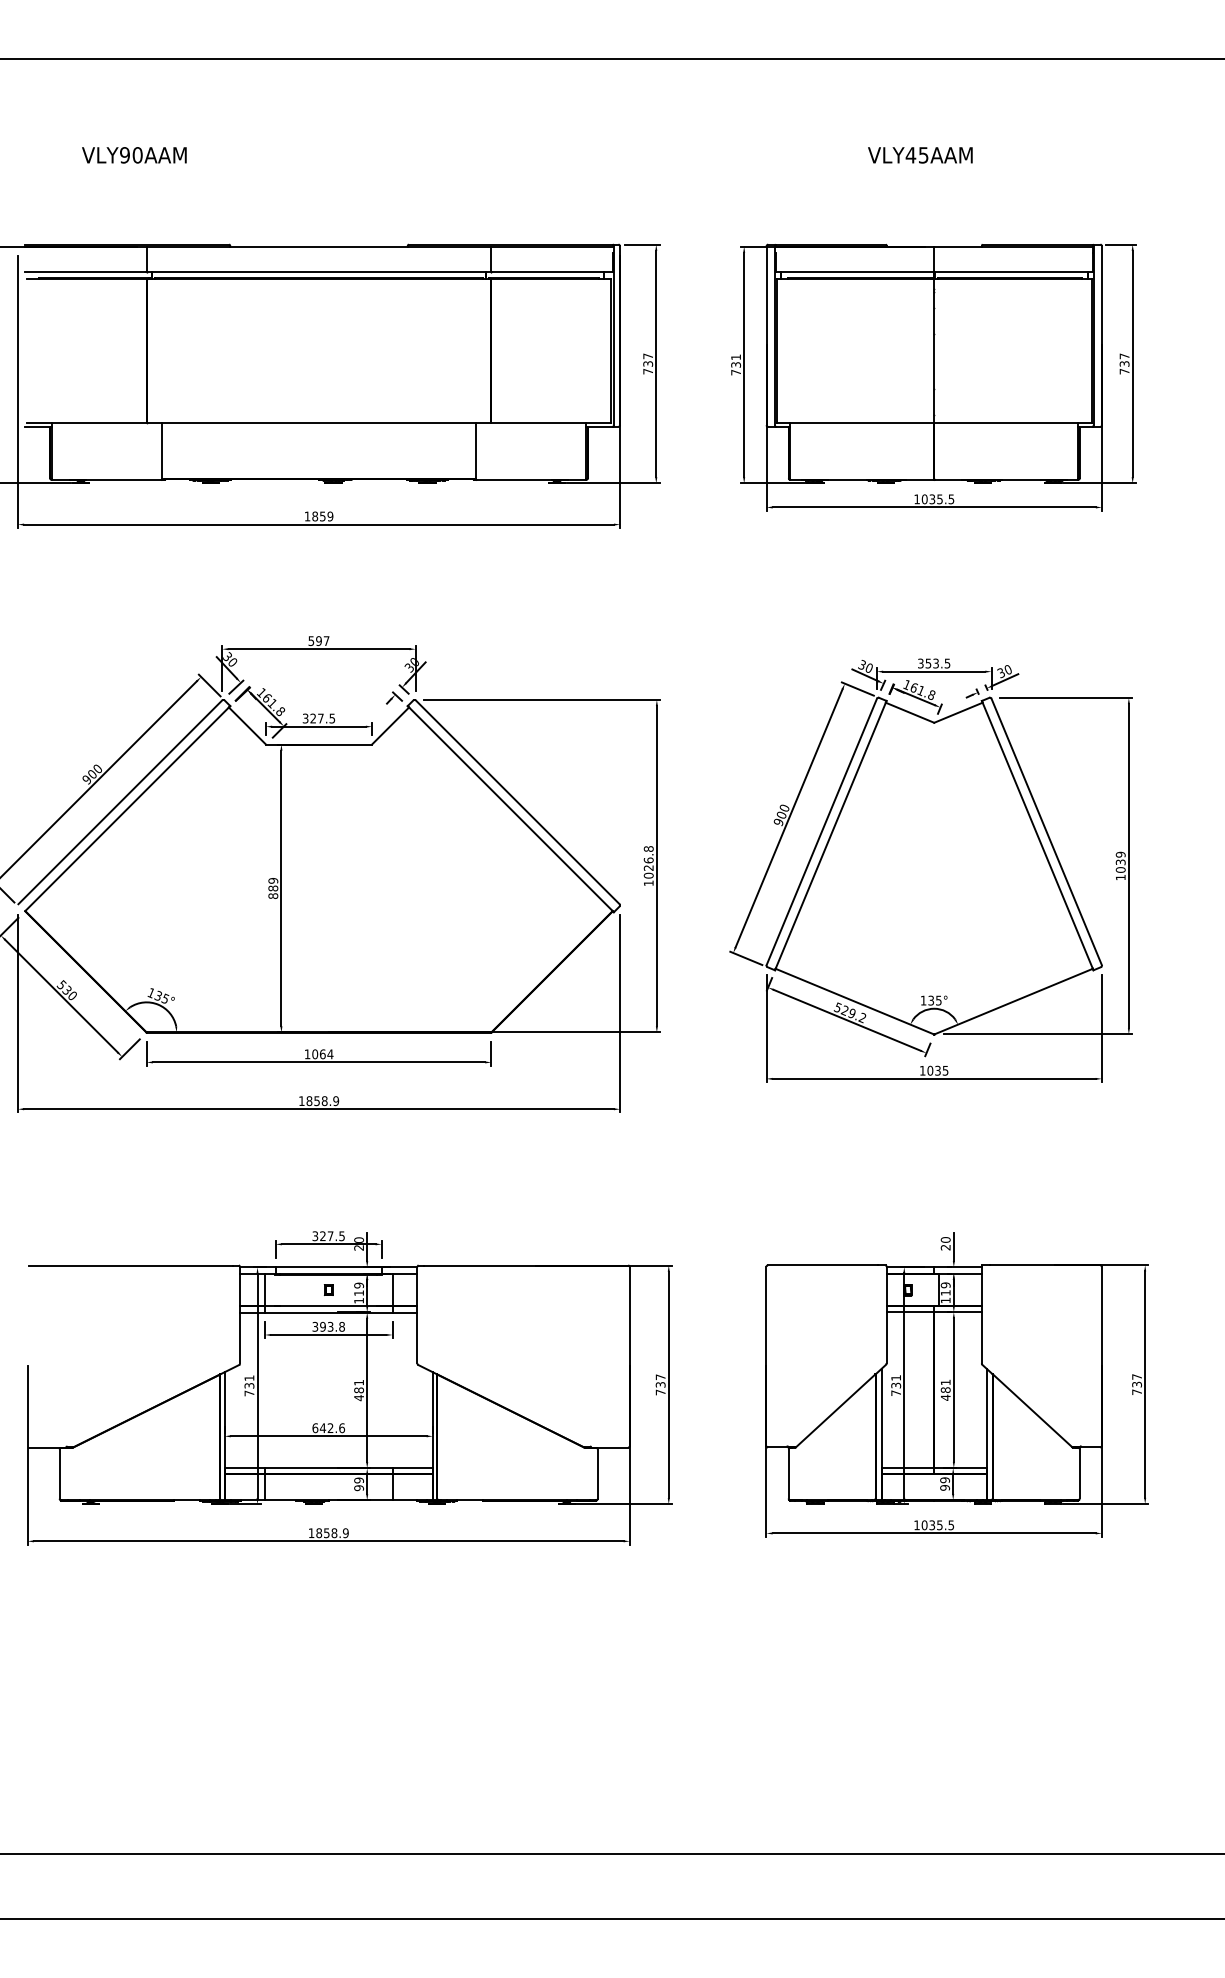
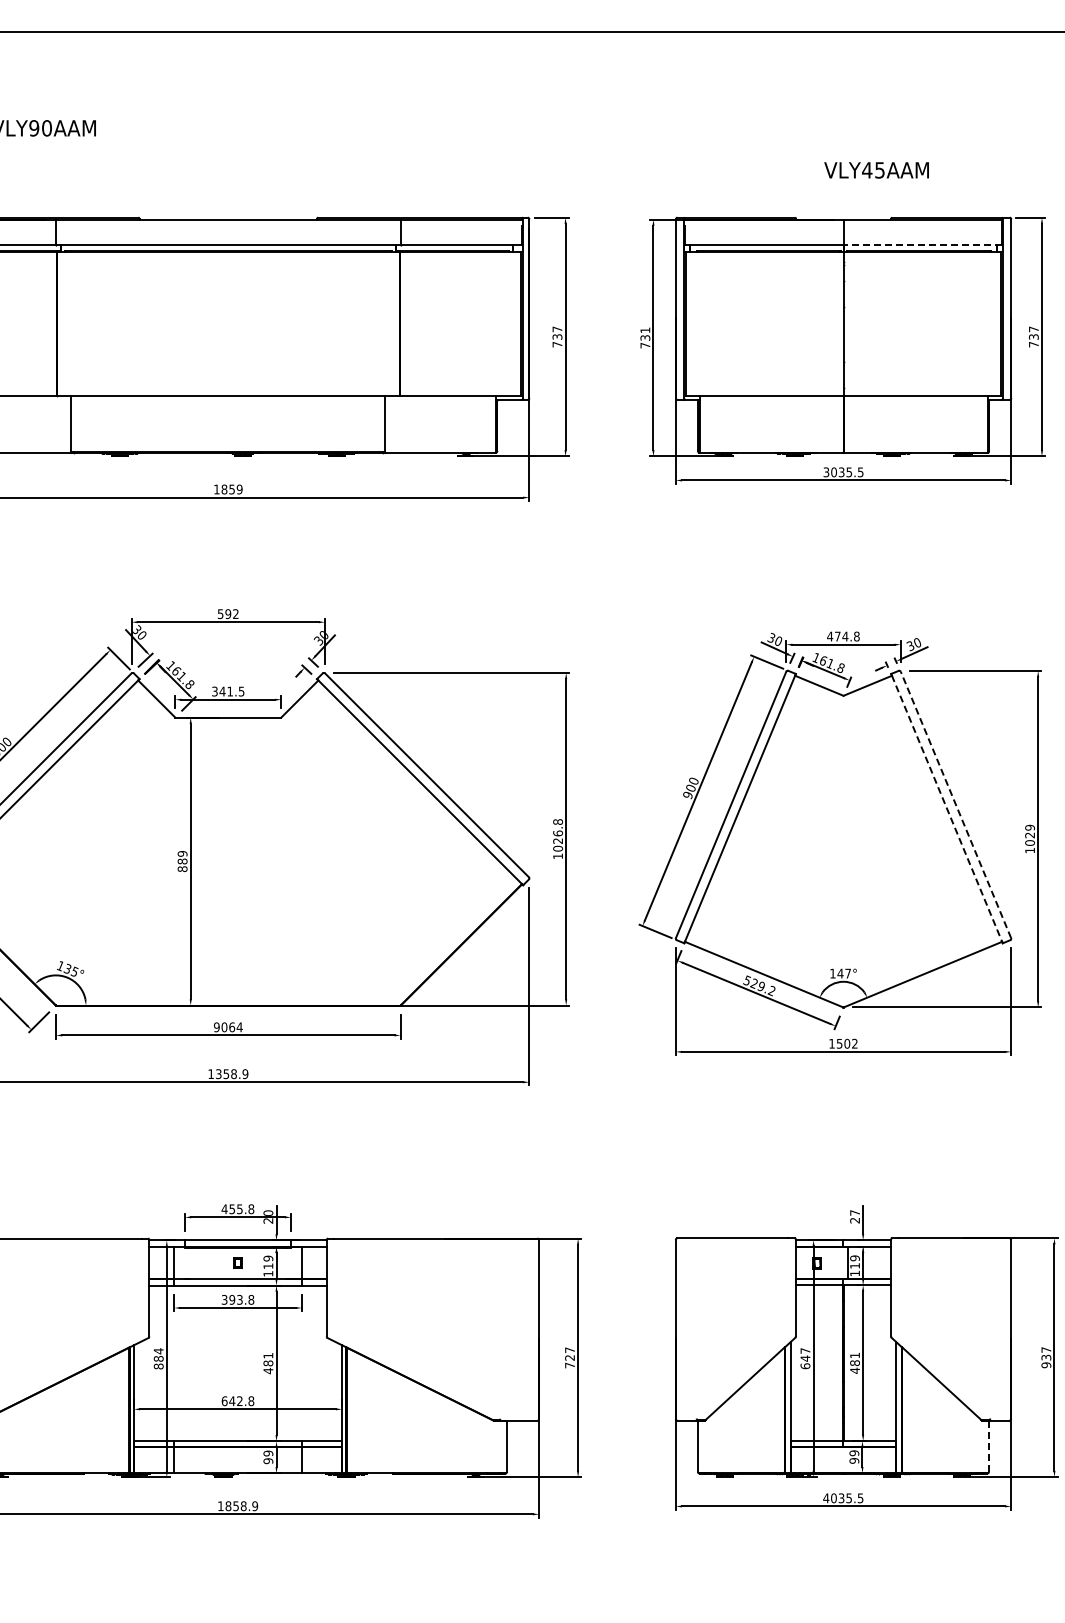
text: (920, 155) -> (876, 170), moved
line: (1013, 271) -> (922, 244), solid -> dashed
text: (916, 499) -> (825, 472), 1035.5 -> 3035.5
text: (326, 640) -> (235, 613), 597 -> 592
text: (933, 663) -> (842, 636), 353.5 -> 474.8
text: (316, 718) -> (225, 691), 327.5 -> 341.5
line: (1046, 831) -> (955, 804), solid -> dashed
line: (1037, 836) -> (946, 809), solid -> dashed
text: (1120, 862) -> (1029, 835), 1039 -> 1029
text: (934, 1000) -> (843, 973), 135° -> 147°
text: (307, 1054) -> (216, 1027), 1064 -> 9064
text: (937, 1070) -> (846, 1043), 1035 -> 1502
text: (309, 1101) -> (218, 1074), 1858.9 -> 1358.9
text: (328, 1236) -> (237, 1209), 327.5 -> 455.8
text: (945, 1239) -> (854, 1212), 20 -> 27
text: (660, 1384) -> (569, 1357), 737 -> 727
text: (249, 1385) -> (158, 1358), 731 -> 884
text: (896, 1385) -> (805, 1358), 731 -> 647
text: (1136, 1392) -> (1045, 1365), 737 -> 937
text: (341, 1427) -> (250, 1400), 642.6 -> 642.8
line: (1079, 1473) -> (988, 1446), solid -> dashed
text: (916, 1525) -> (825, 1498), 1035.5 -> 4035.5

